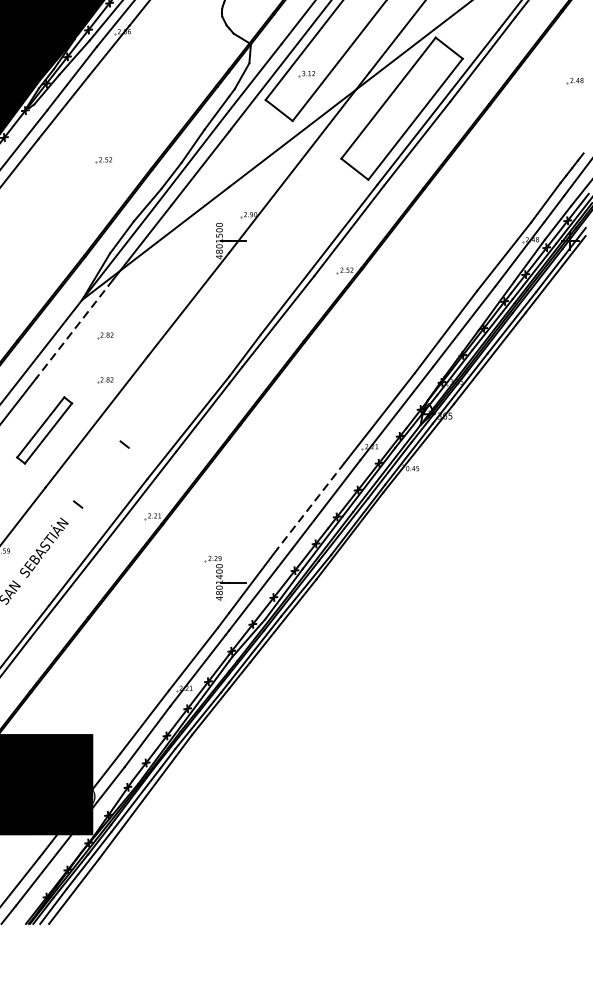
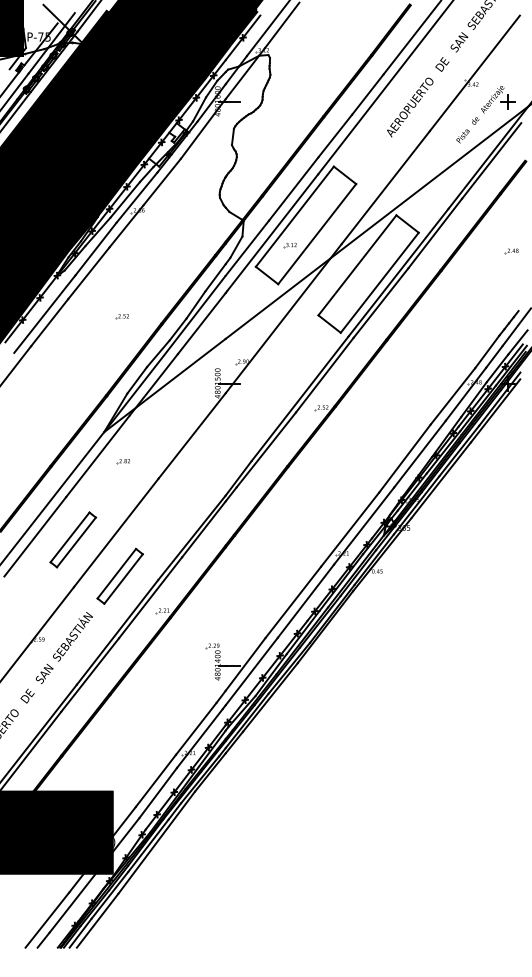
line: (75, 329) -> (98, 456), dashed -> solid
part: (104, 380) -> (122, 498), removed
line: (96, 471) -> (116, 573), added
line: (105, 477) -> (123, 578), added
line: (311, 506) -> (293, 602), dashed -> solid

